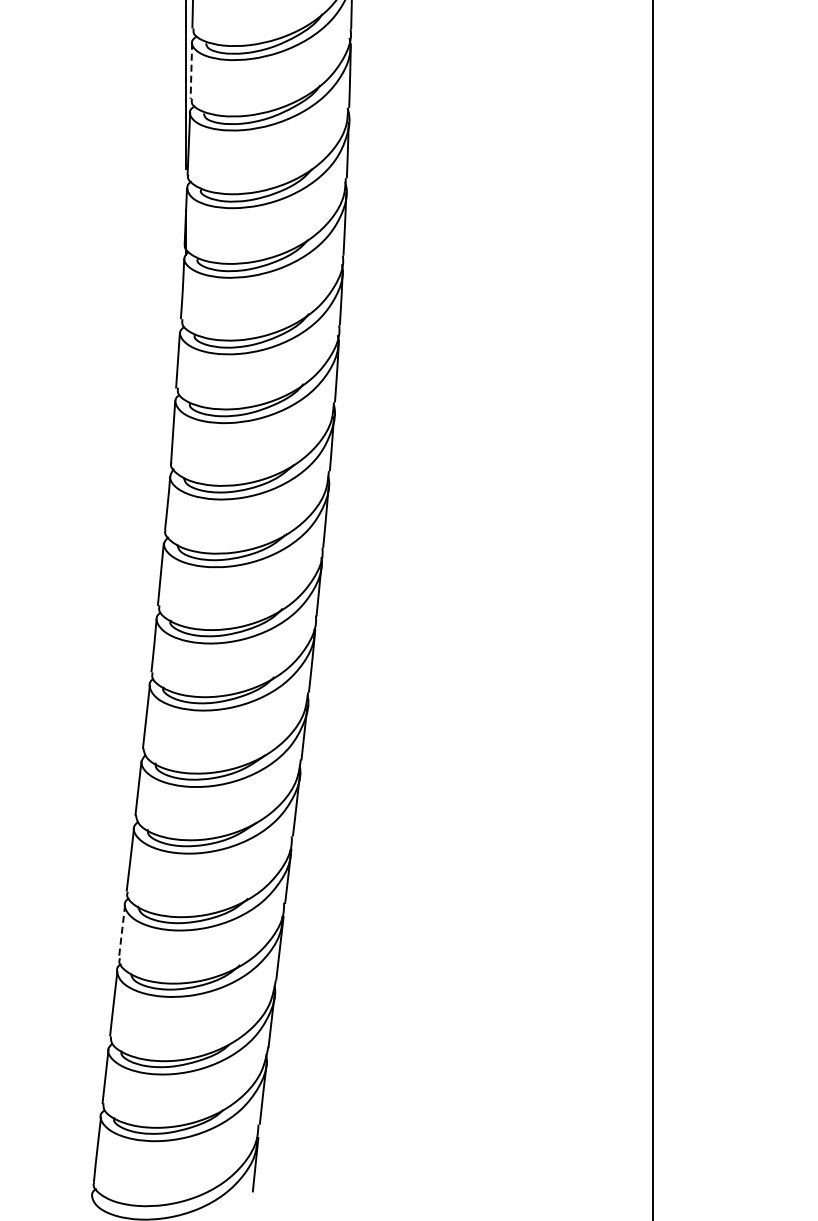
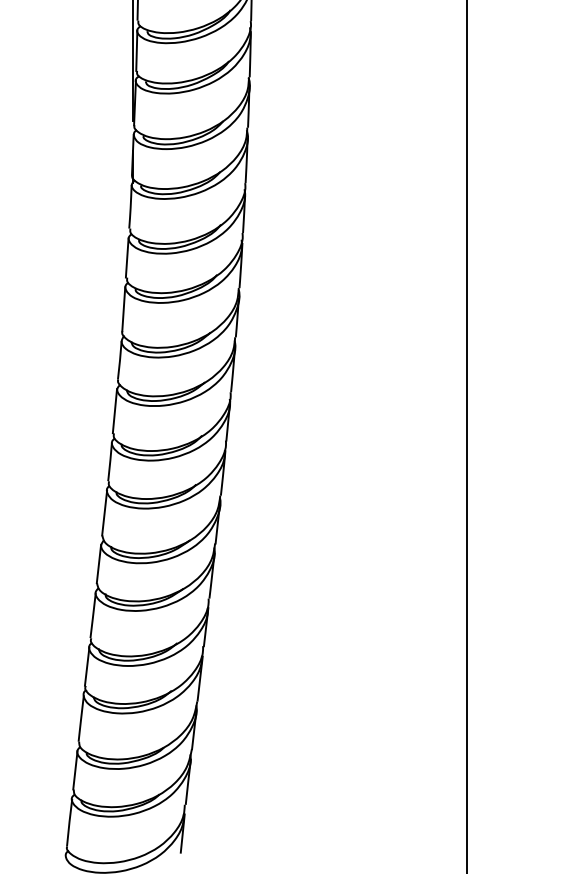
line: (191, 71) -> (136, 51), dashed -> solid
line: (122, 931) -> (87, 666), dashed -> solid

